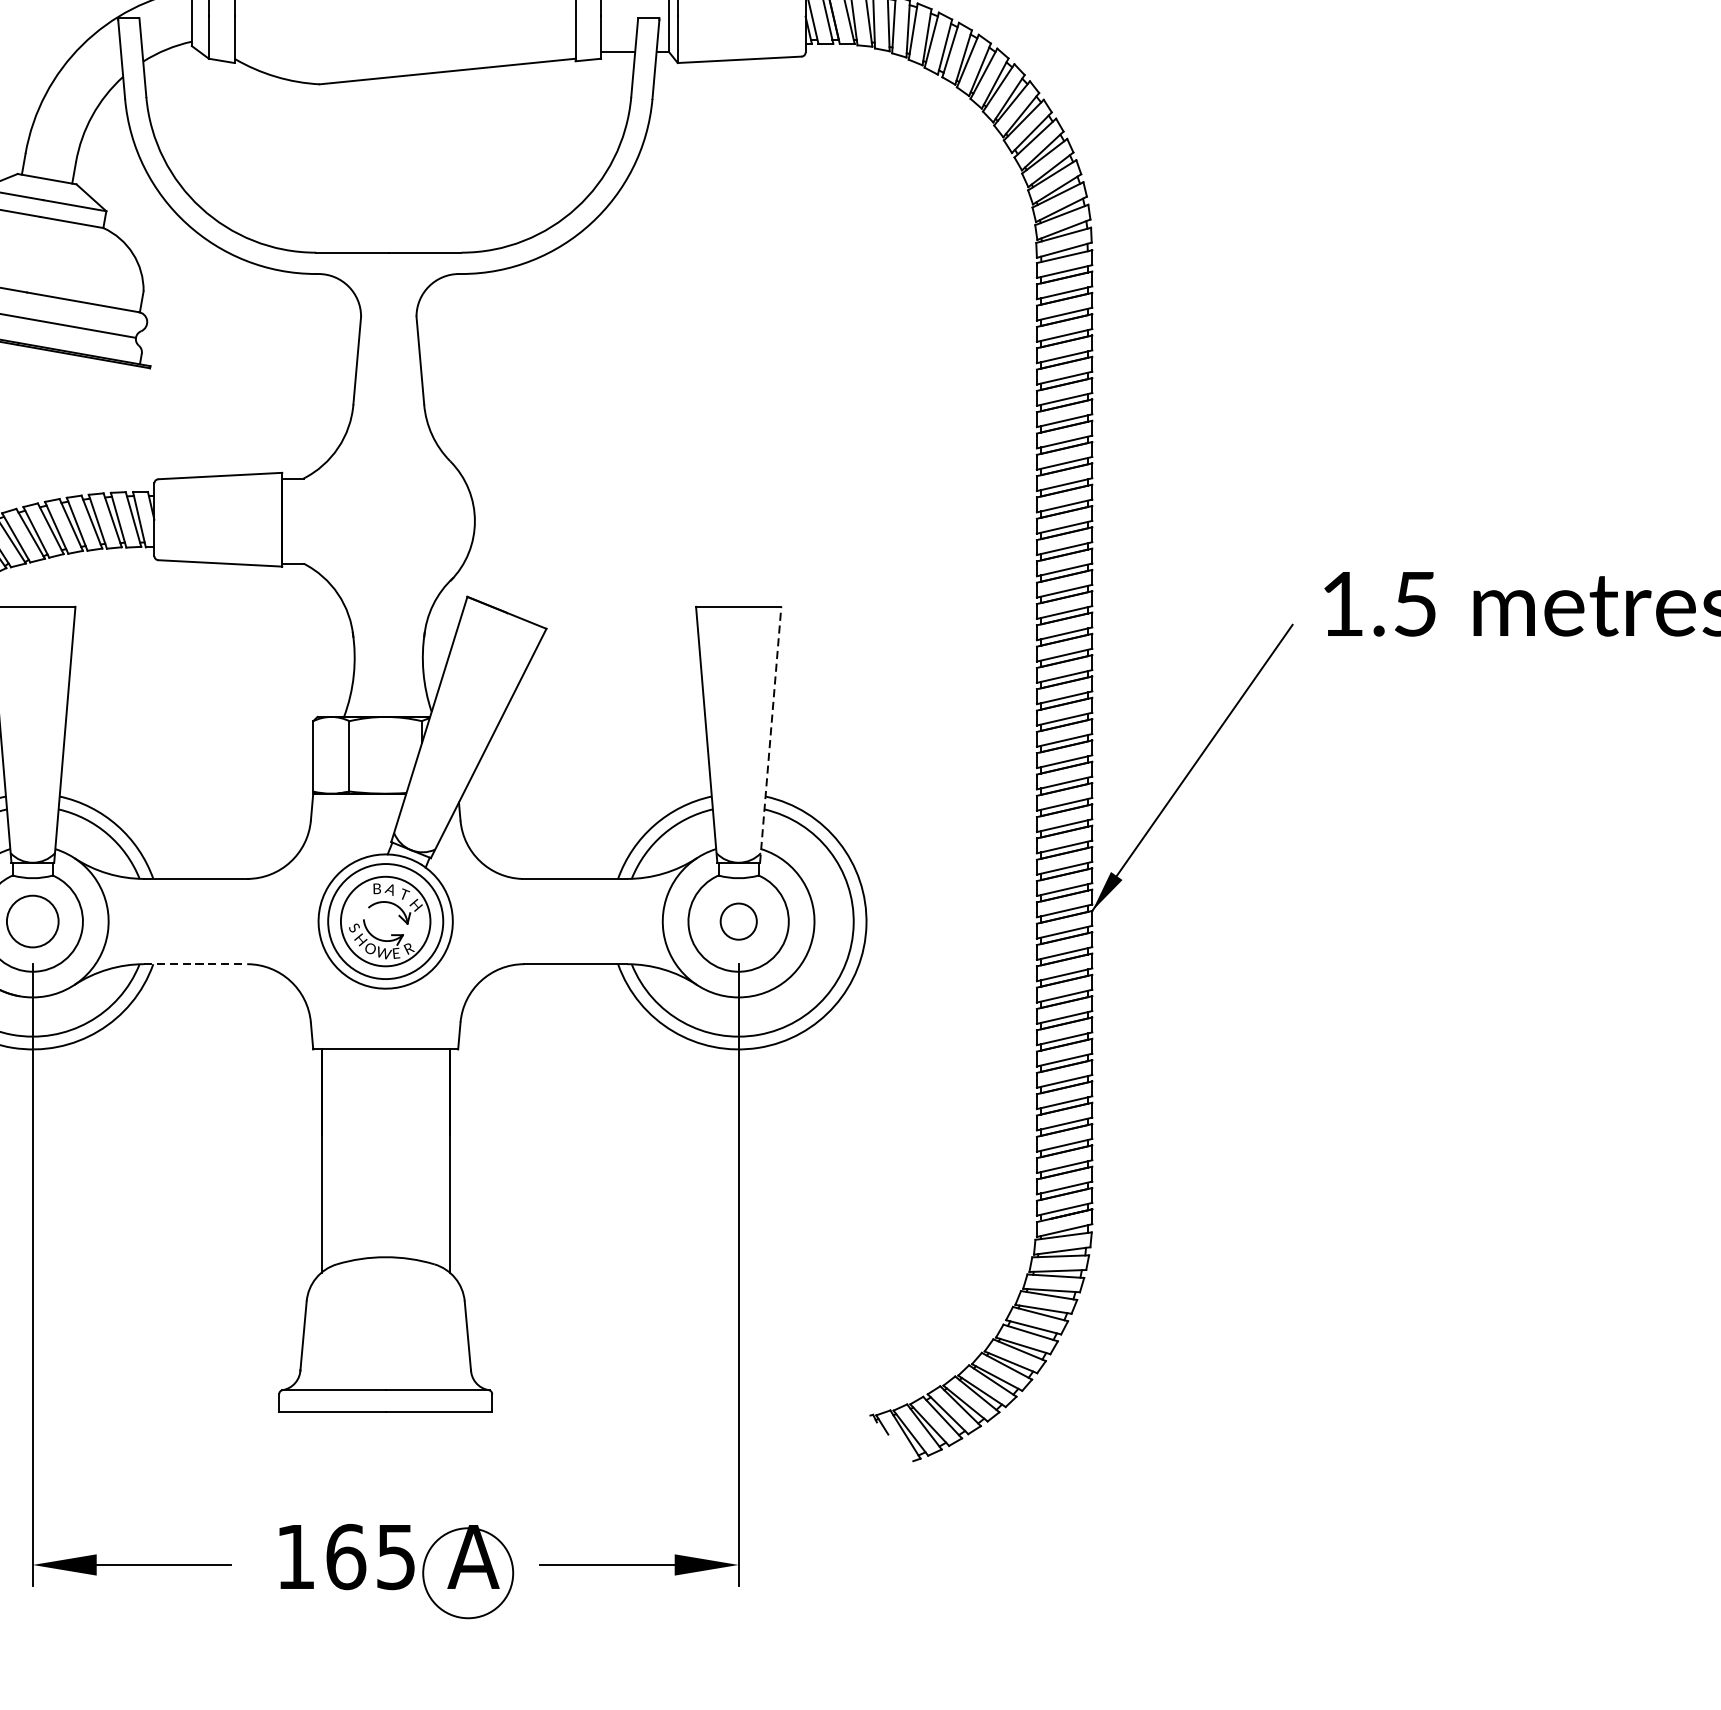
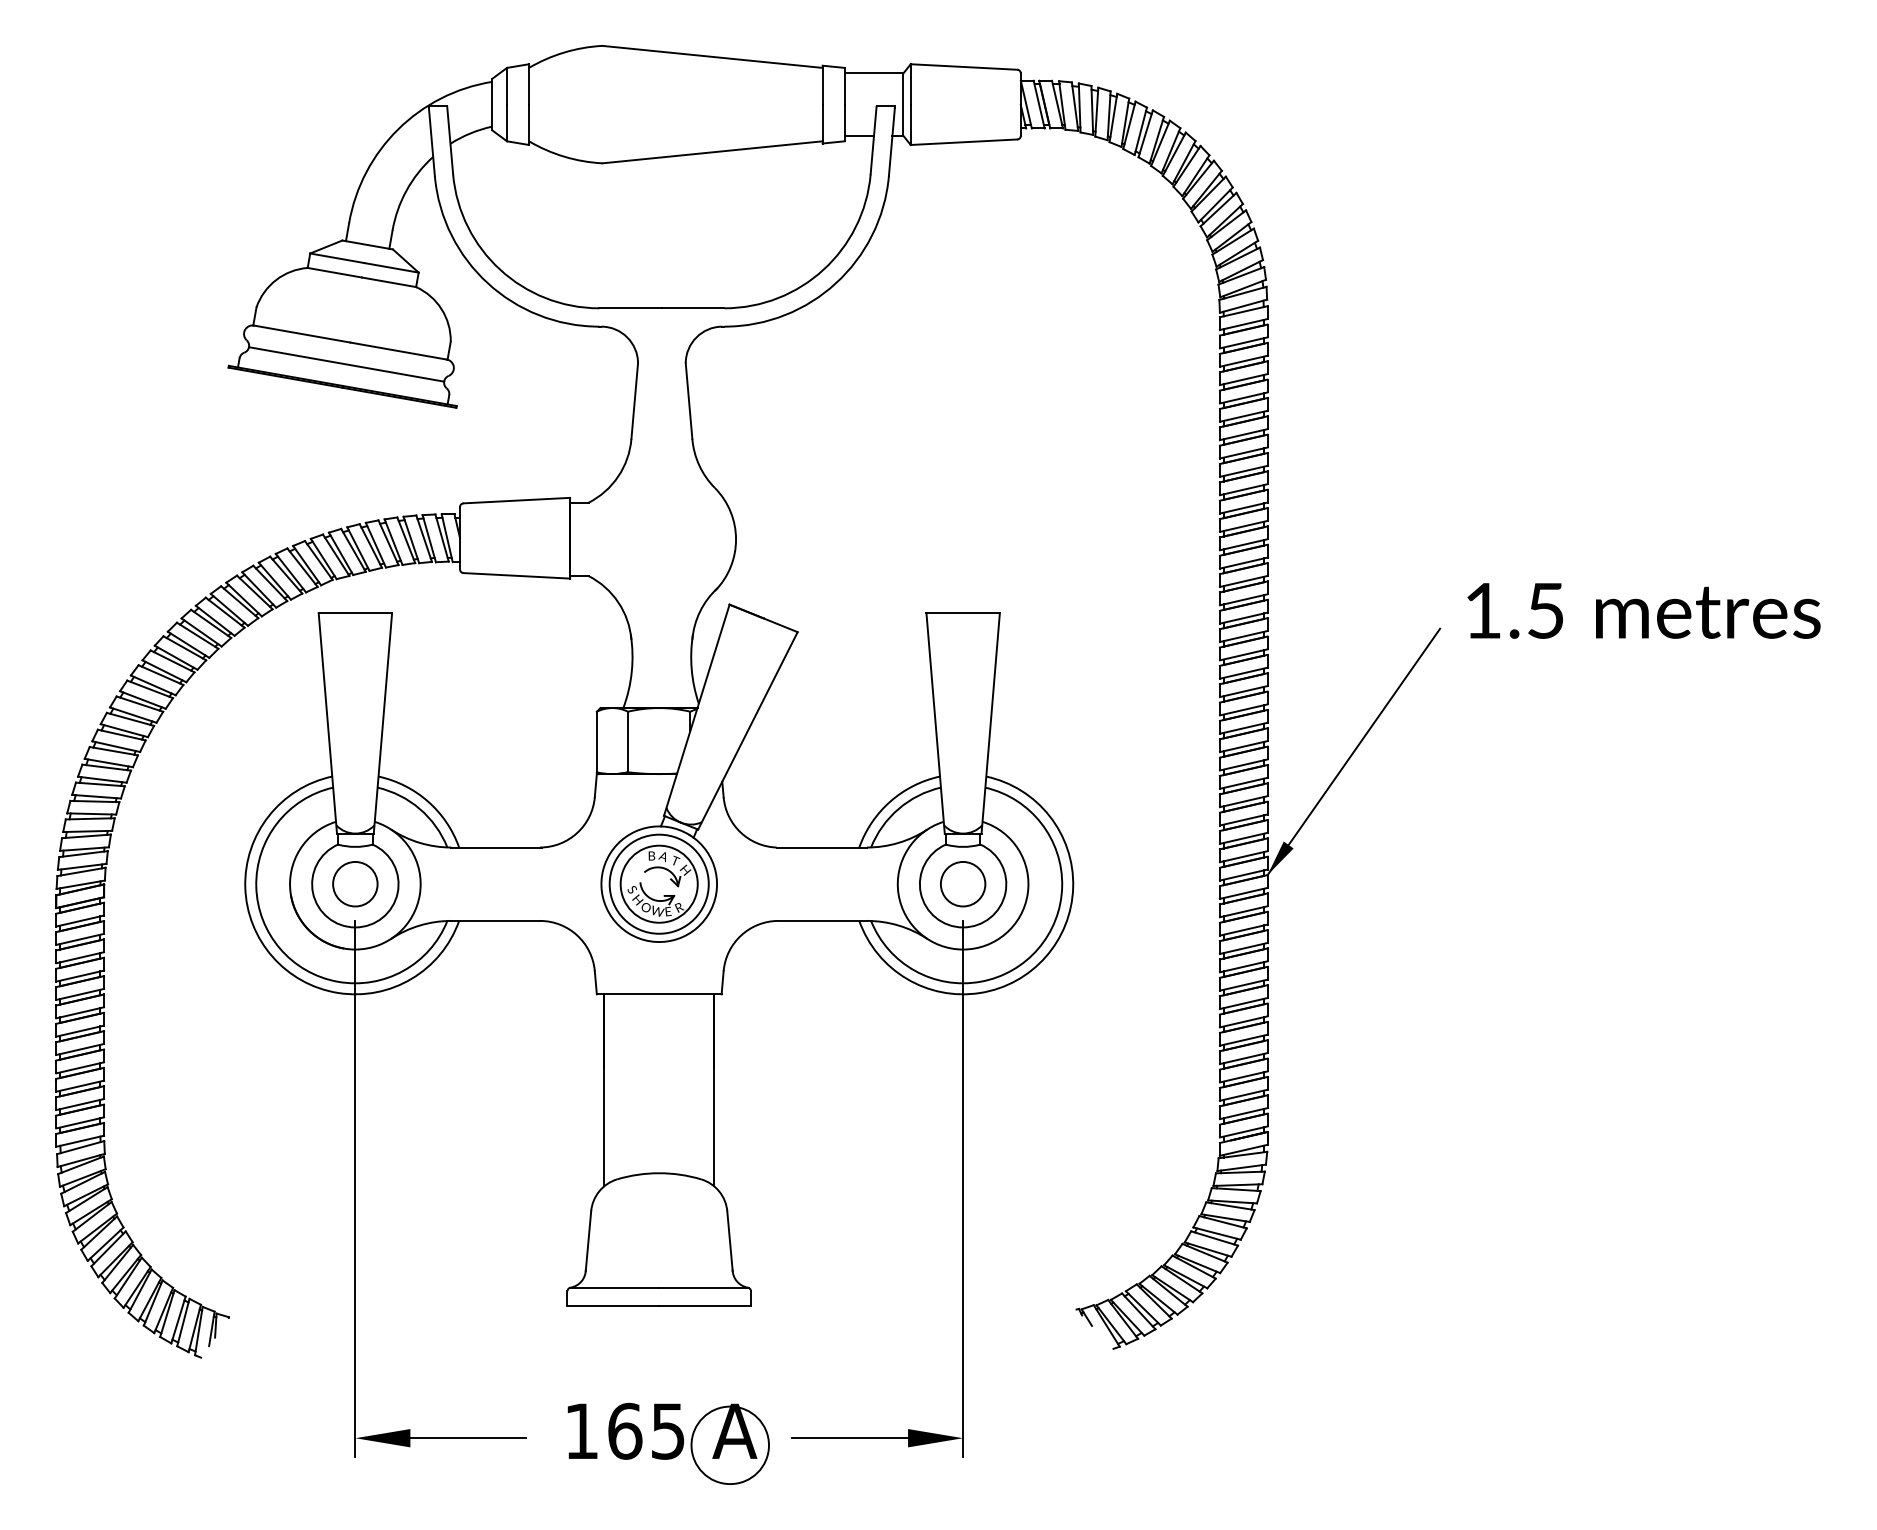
line: (770, 734) -> (990, 723), dashed -> solid
circle: (739, 921) -> (963, 884), size x1.43
line: (196, 963) -> (496, 920), dashed -> solid

